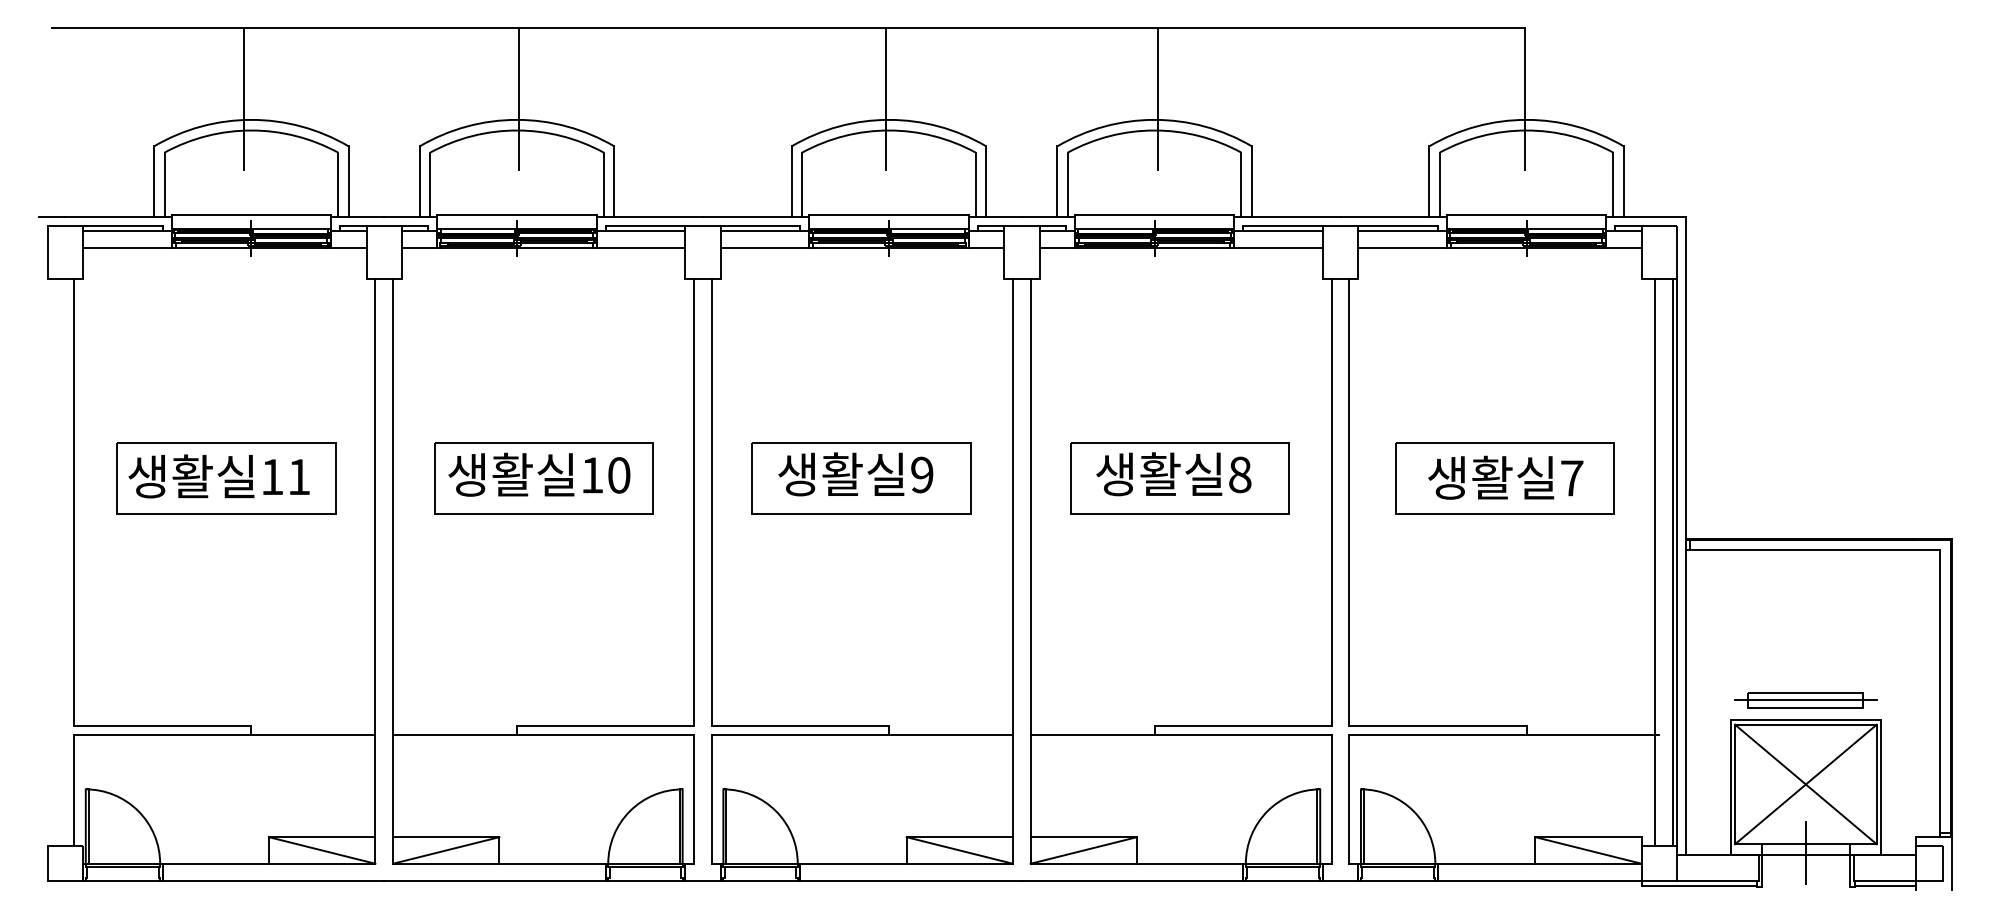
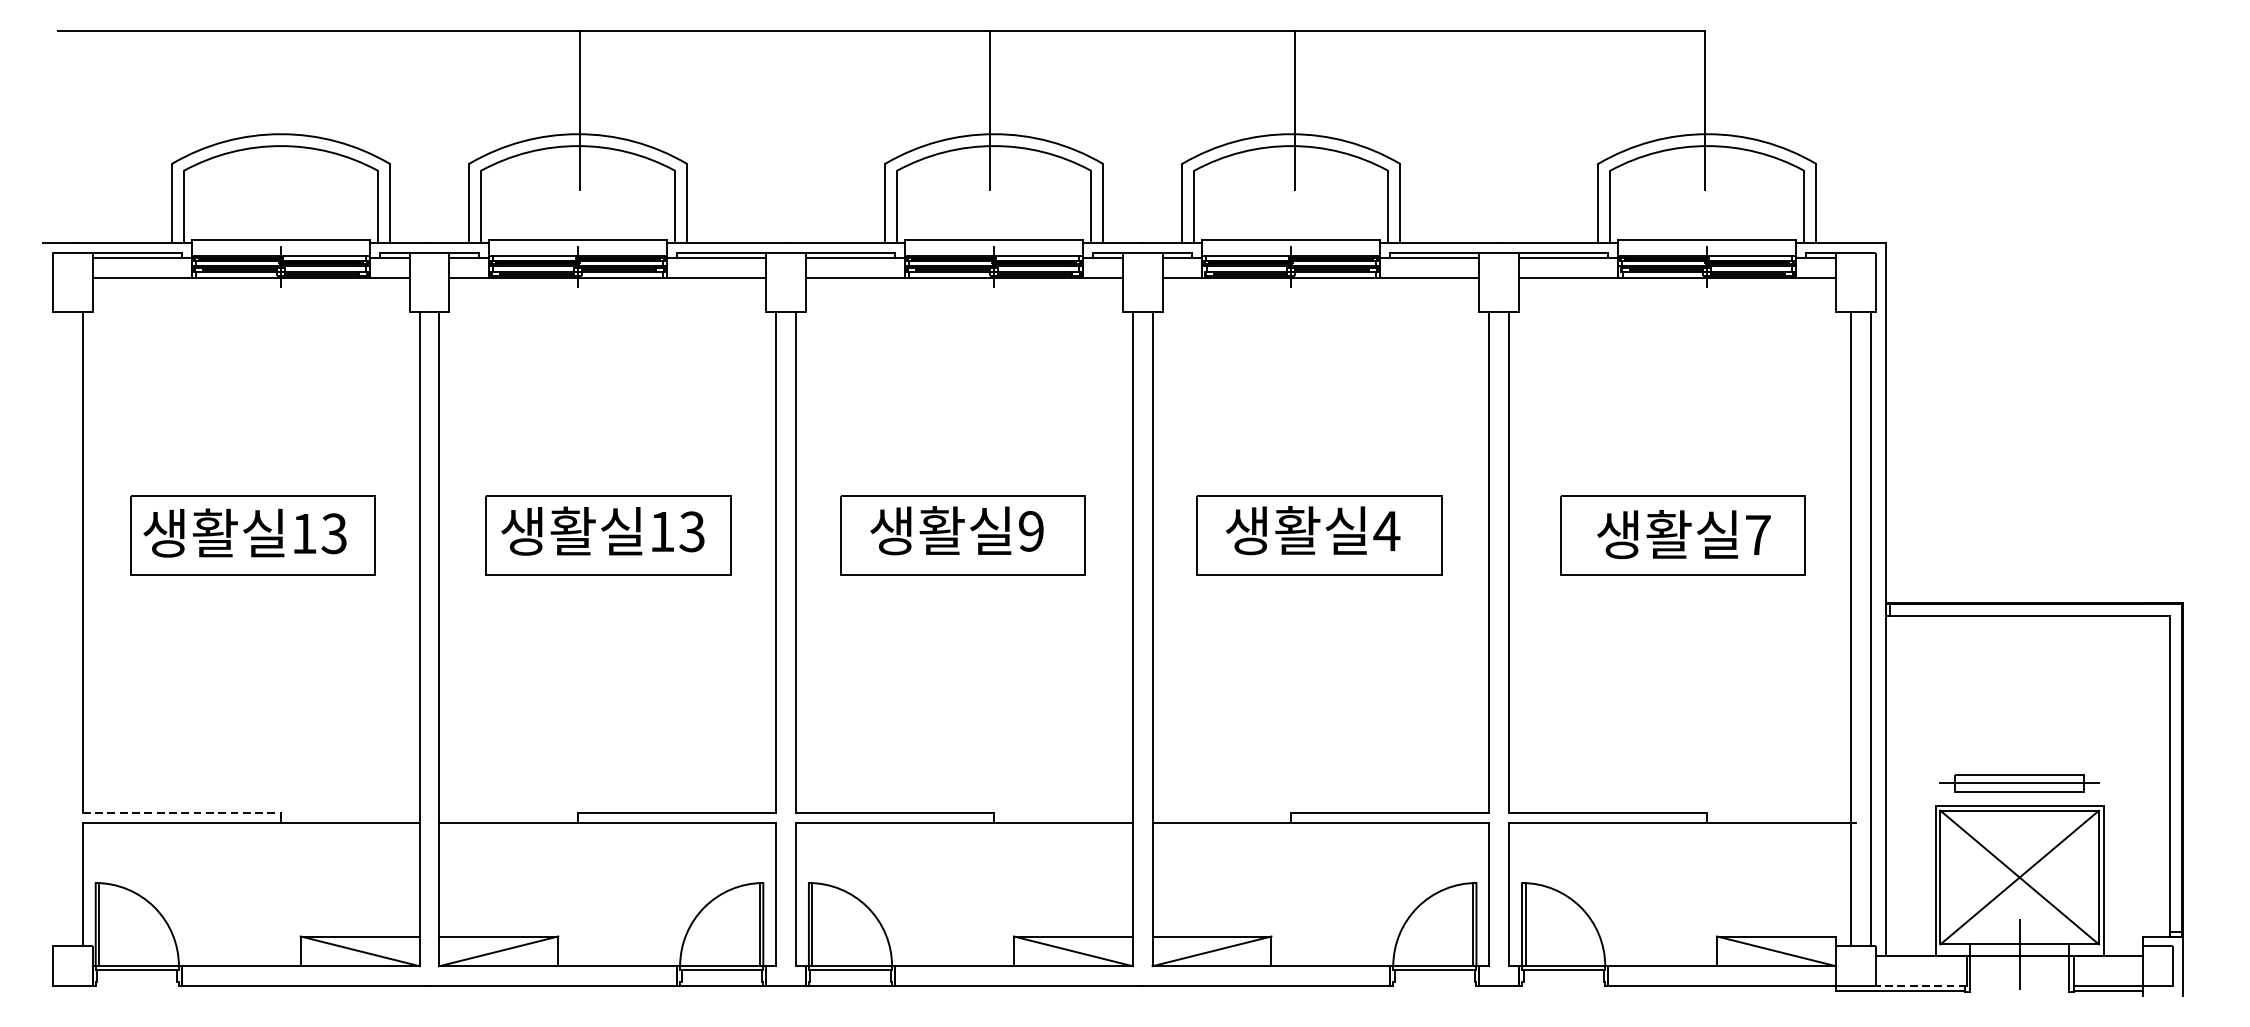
line: (244, 98) -> (273, 110), removed
text: (1240, 474) -> (1387, 530), 8 -> 4
text: (618, 475) -> (691, 531), 10 -> 13
text: (298, 476) -> (333, 533), 11 -> 13
line: (1677, 562) -> (1876, 629), removed
line: (162, 726) -> (181, 812), solid -> dashed
line: (122, 881) -> (136, 986), removed
line: (1282, 881) -> (1434, 986), removed
line: (1397, 881) -> (1562, 986), removed
line: (1717, 881) -> (1920, 986), solid -> dashed

